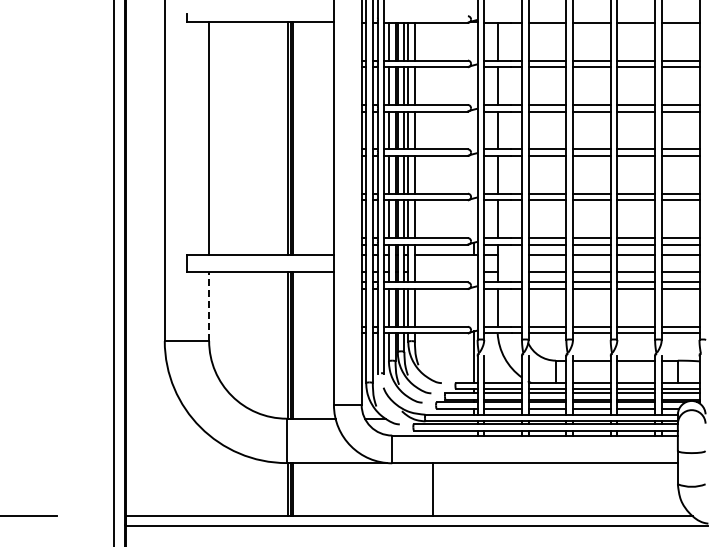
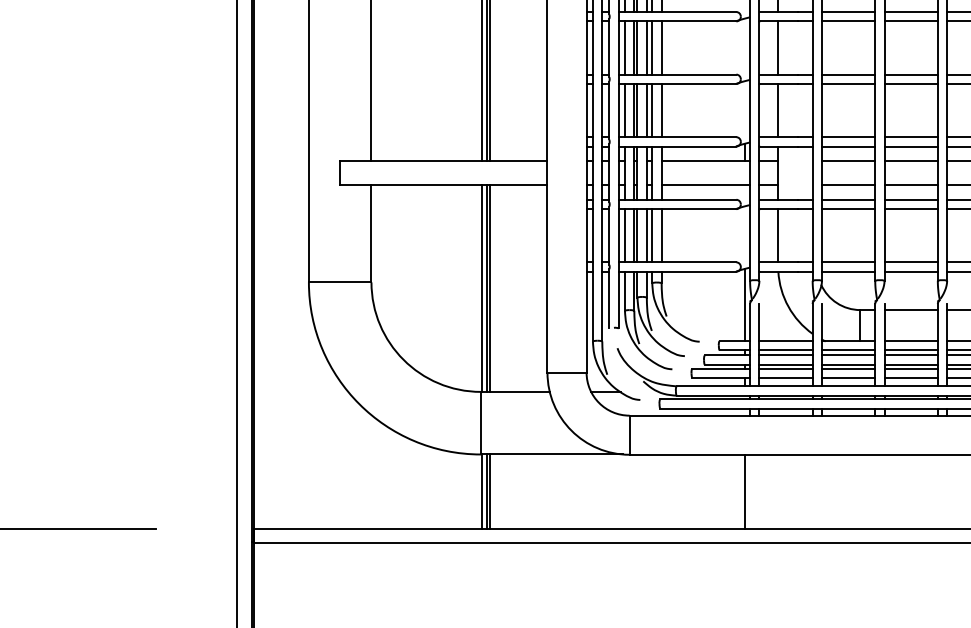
line: (445, 271) -> (704, 184), added
line: (209, 306) -> (371, 233), dashed -> solid
line: (433, 489) -> (745, 491), moved

